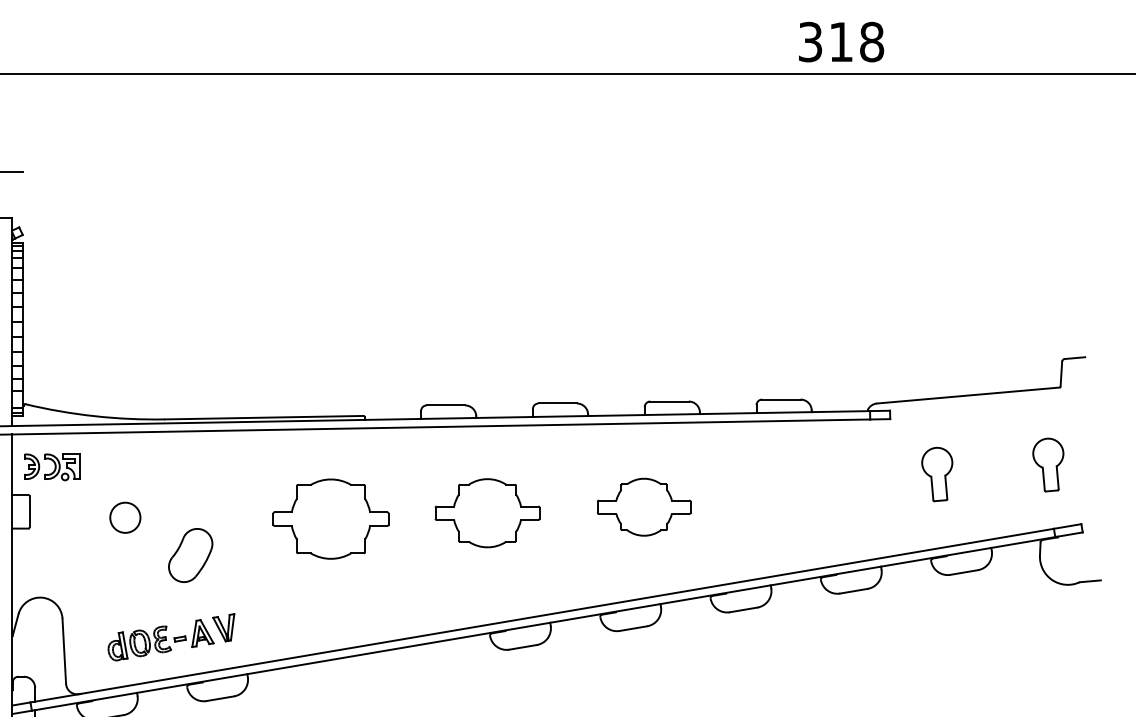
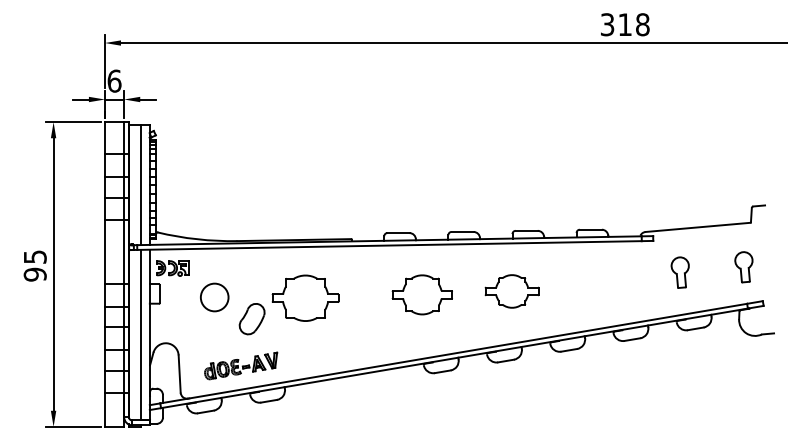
circle: (125, 517) -> (214, 297), size x1.6
part: (330, 517) -> (305, 297), moved

